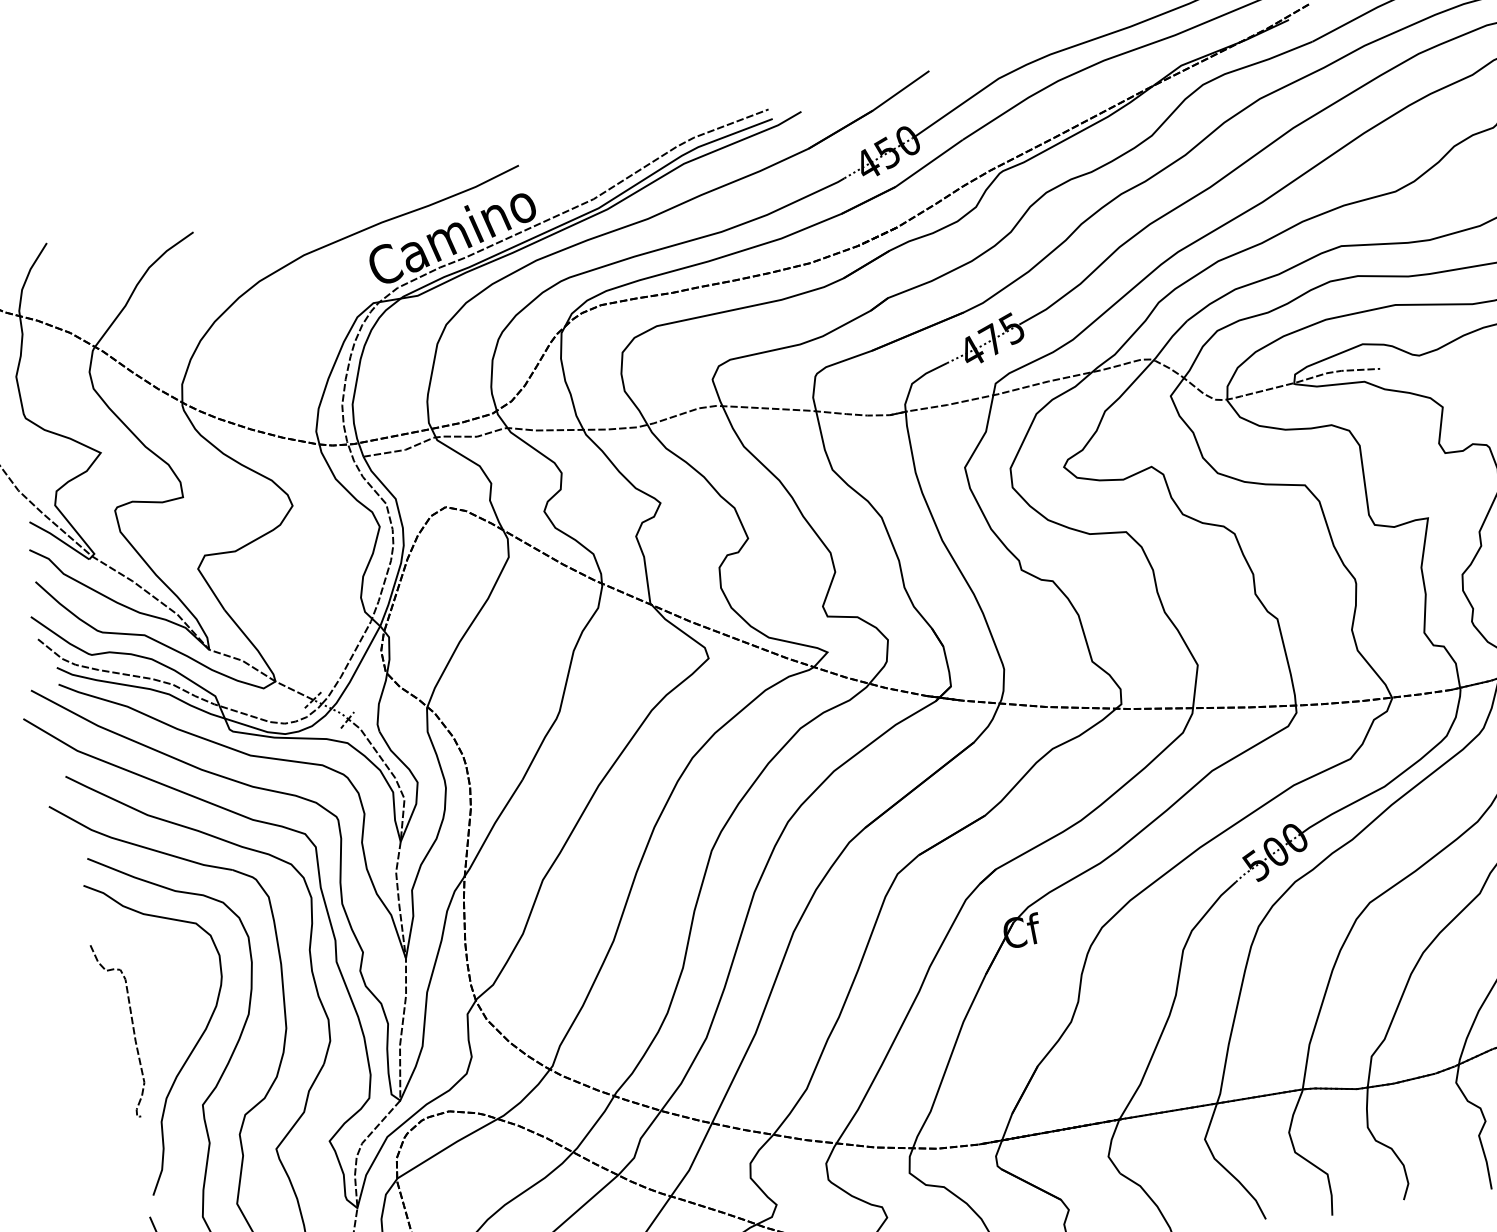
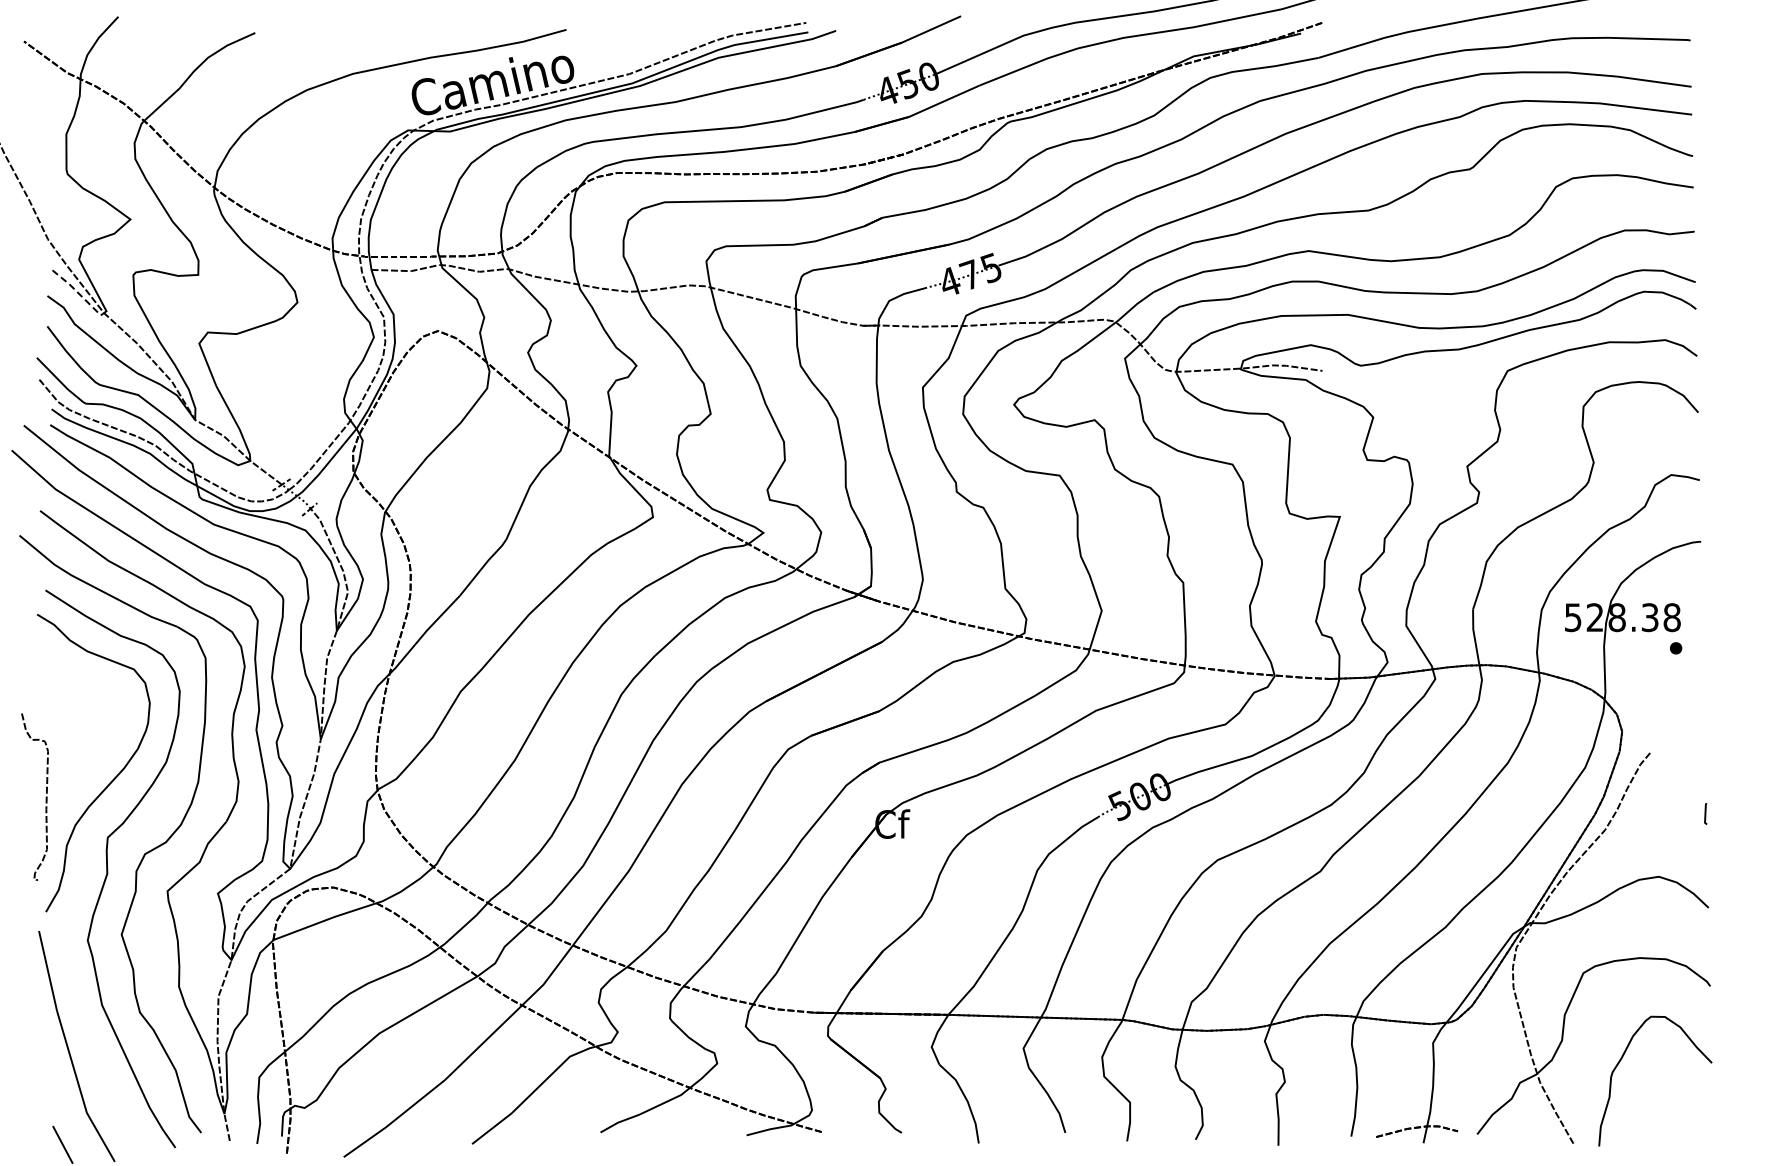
line: (59, 539) -> (77, 291), solid -> dashed
curve: (132, 1028) -> (45, 797), moved

